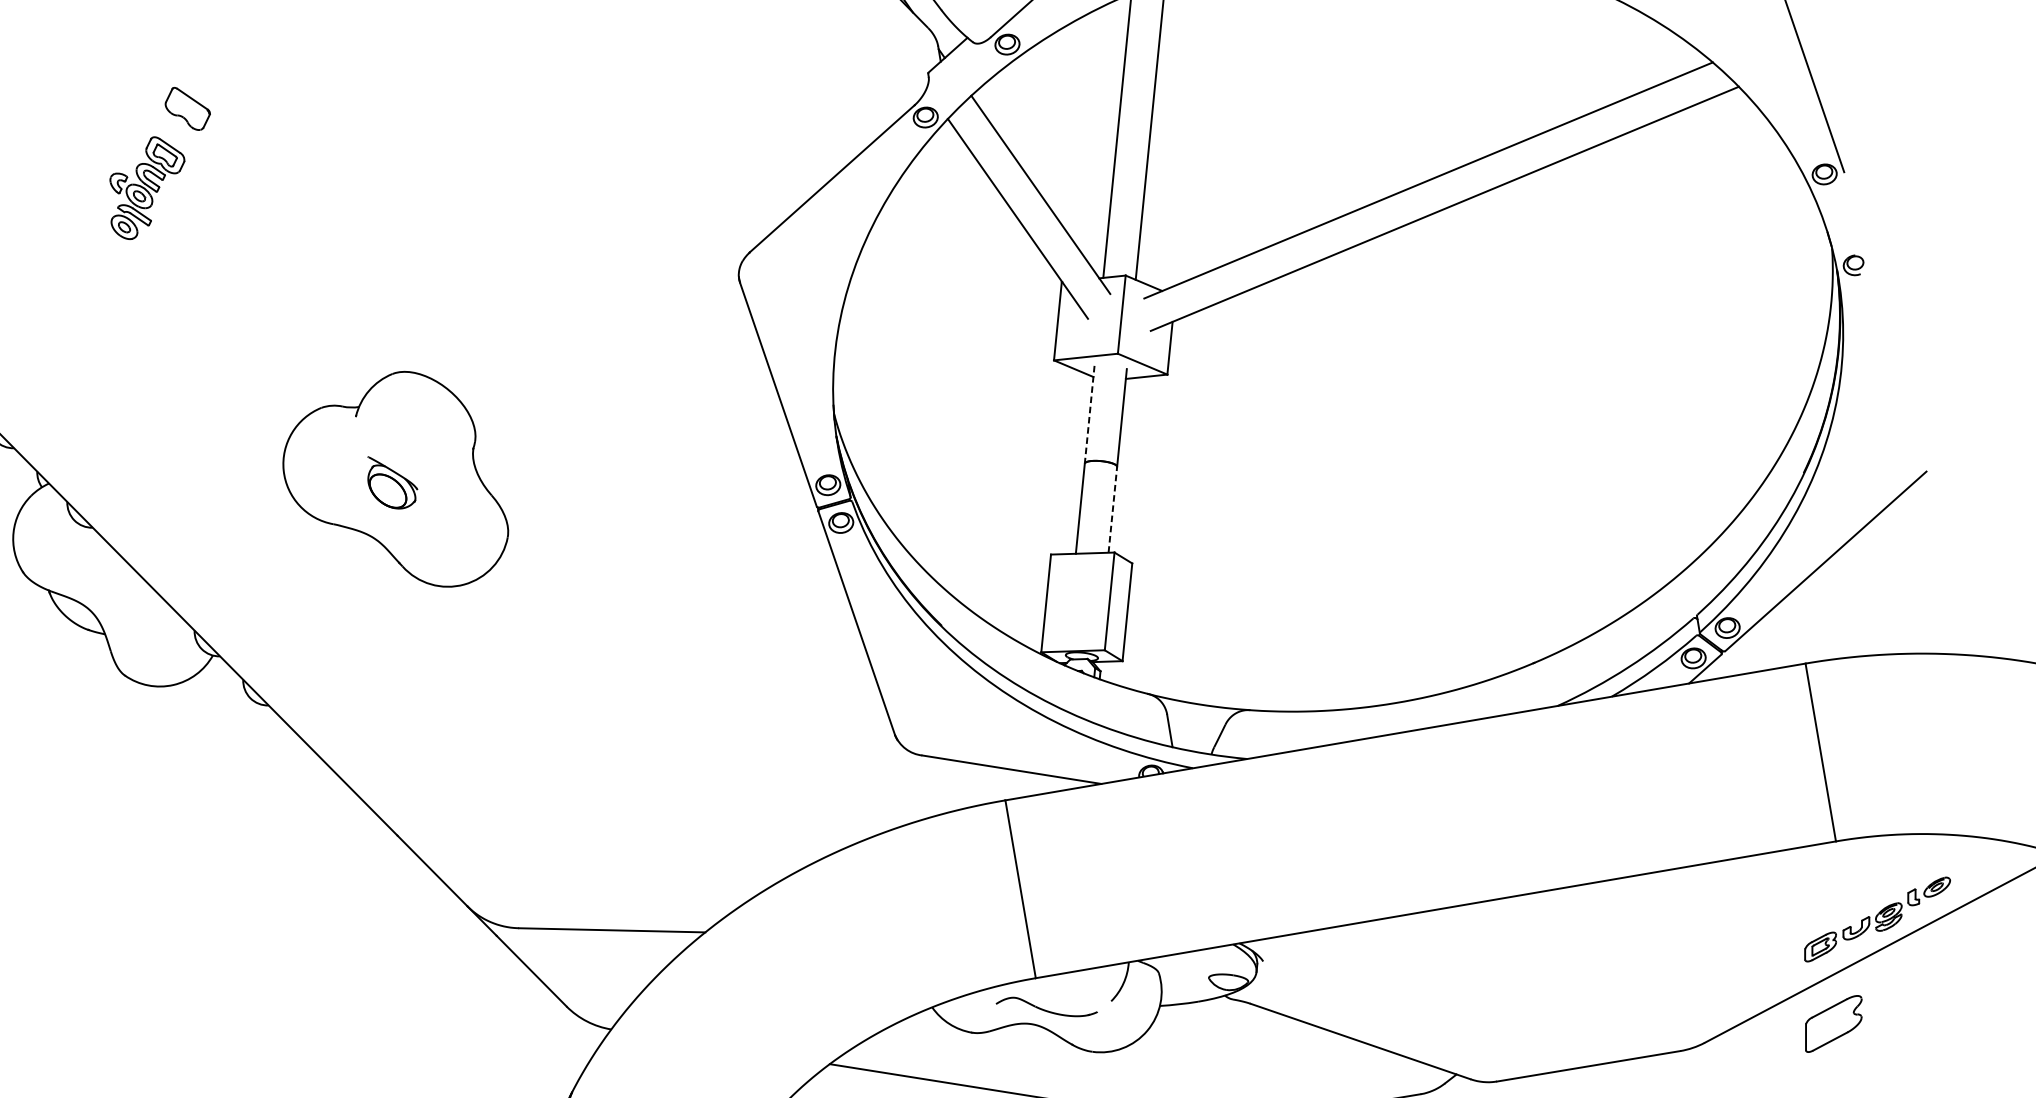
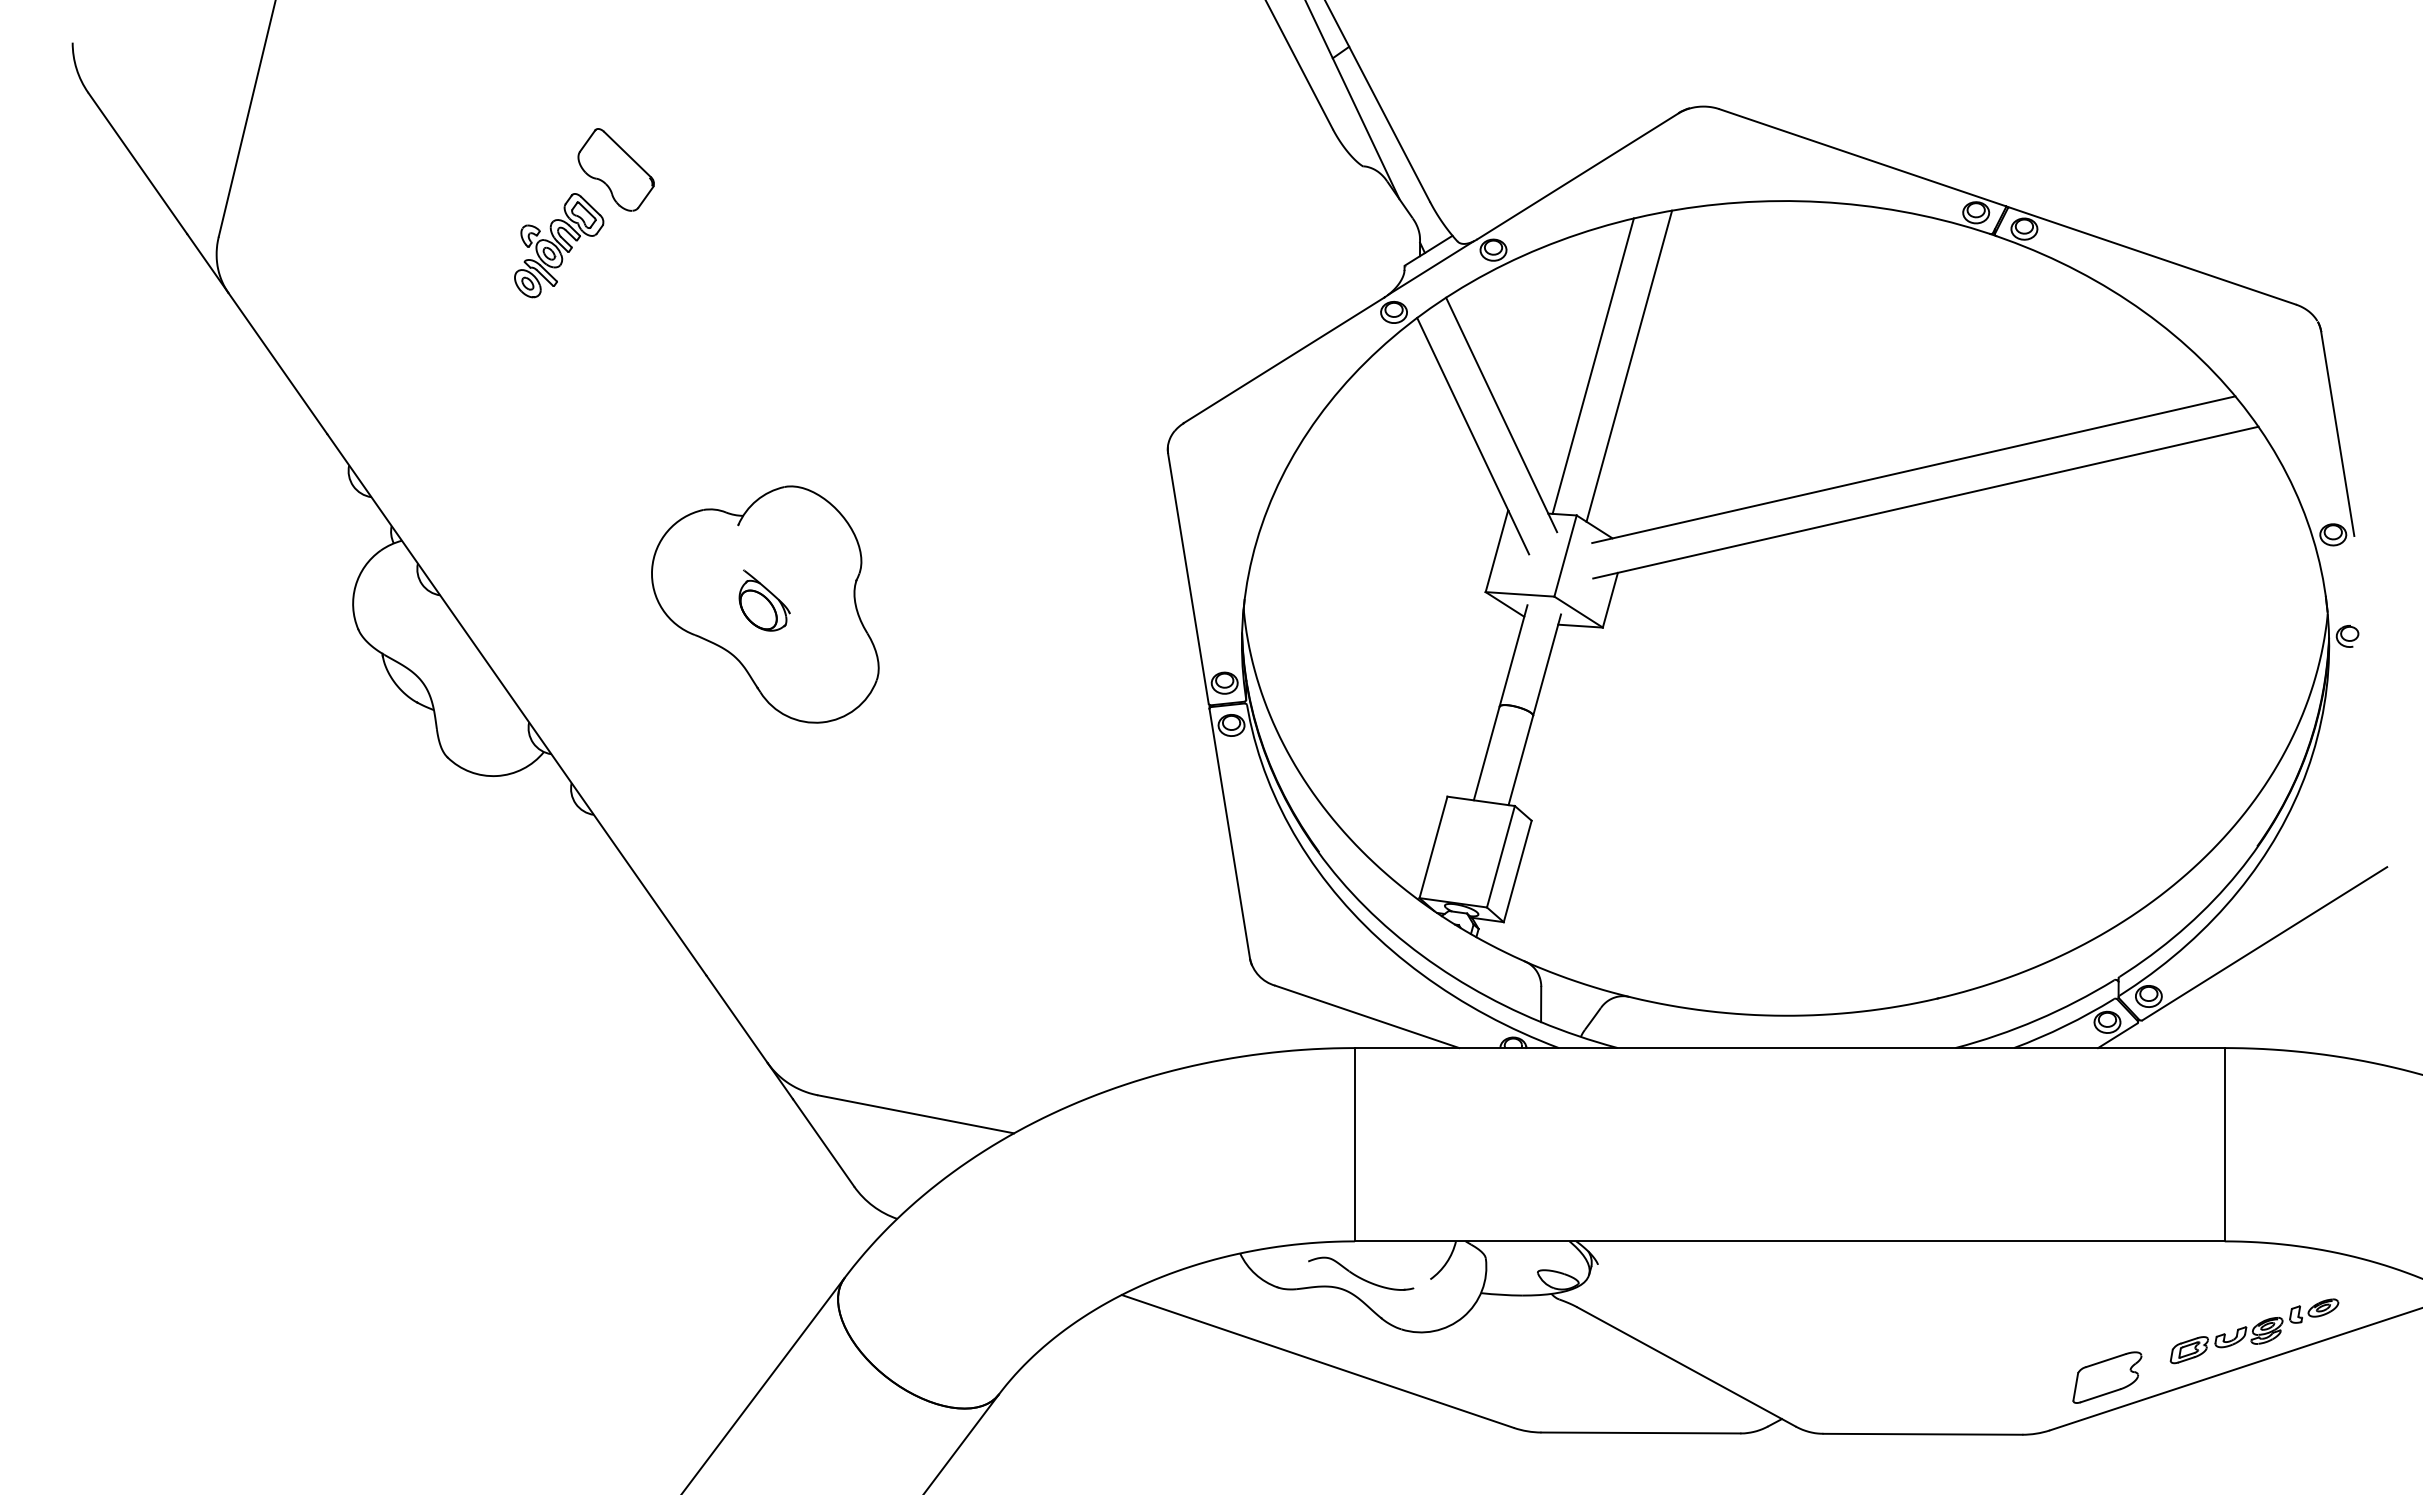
line: (952, 70) -> (1430, 267), added
part: (187, 108) -> (615, 169), size x1.67
line: (1089, 414) -> (1513, 655), dashed -> solid
line: (1113, 509) -> (1521, 760), dashed -> solid
part: (1833, 1023) -> (2107, 1377), moved

